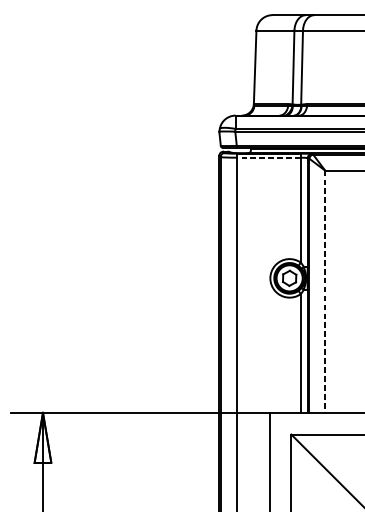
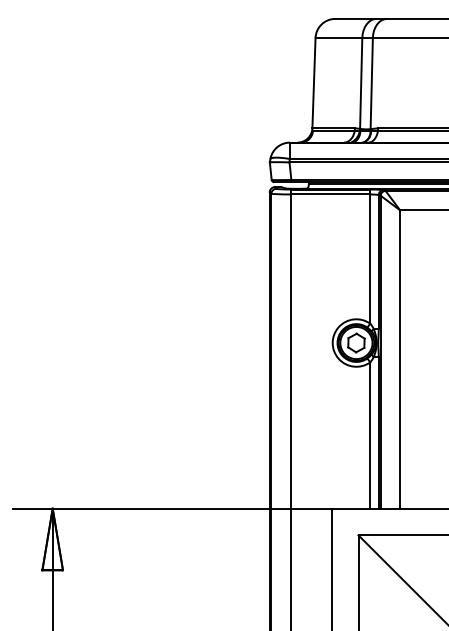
line: (268, 157) -> (330, 194), dashed -> solid
line: (325, 291) -> (400, 359), dashed -> solid

